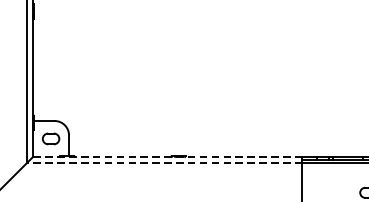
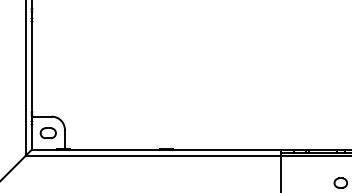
line: (167, 156) -> (156, 149), dashed -> solid
line: (164, 162) -> (153, 155), dashed -> solid

